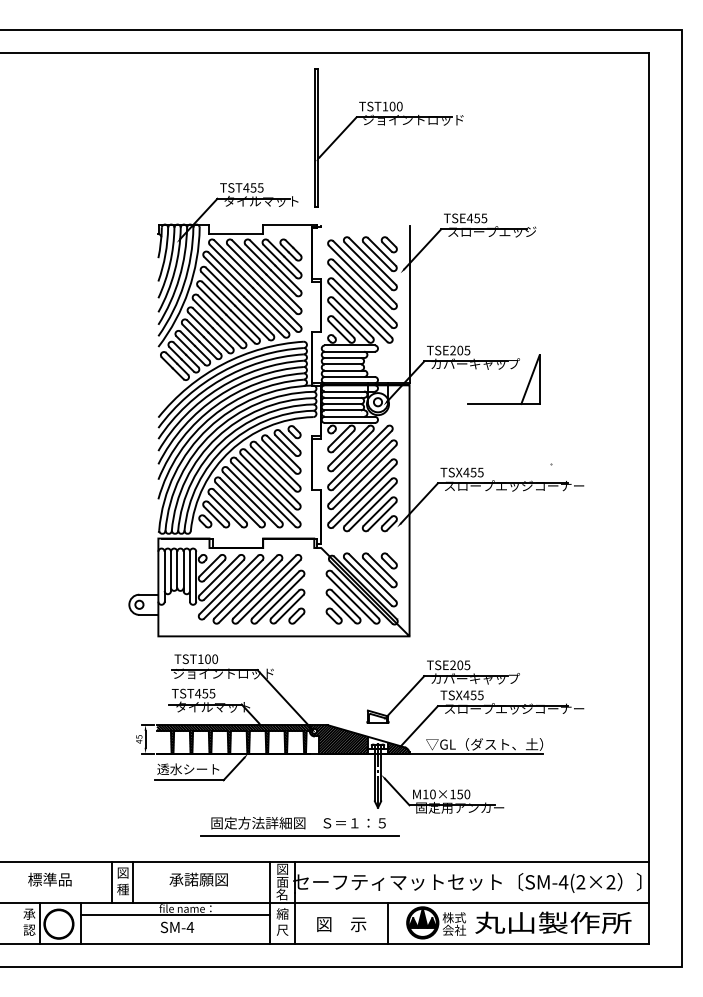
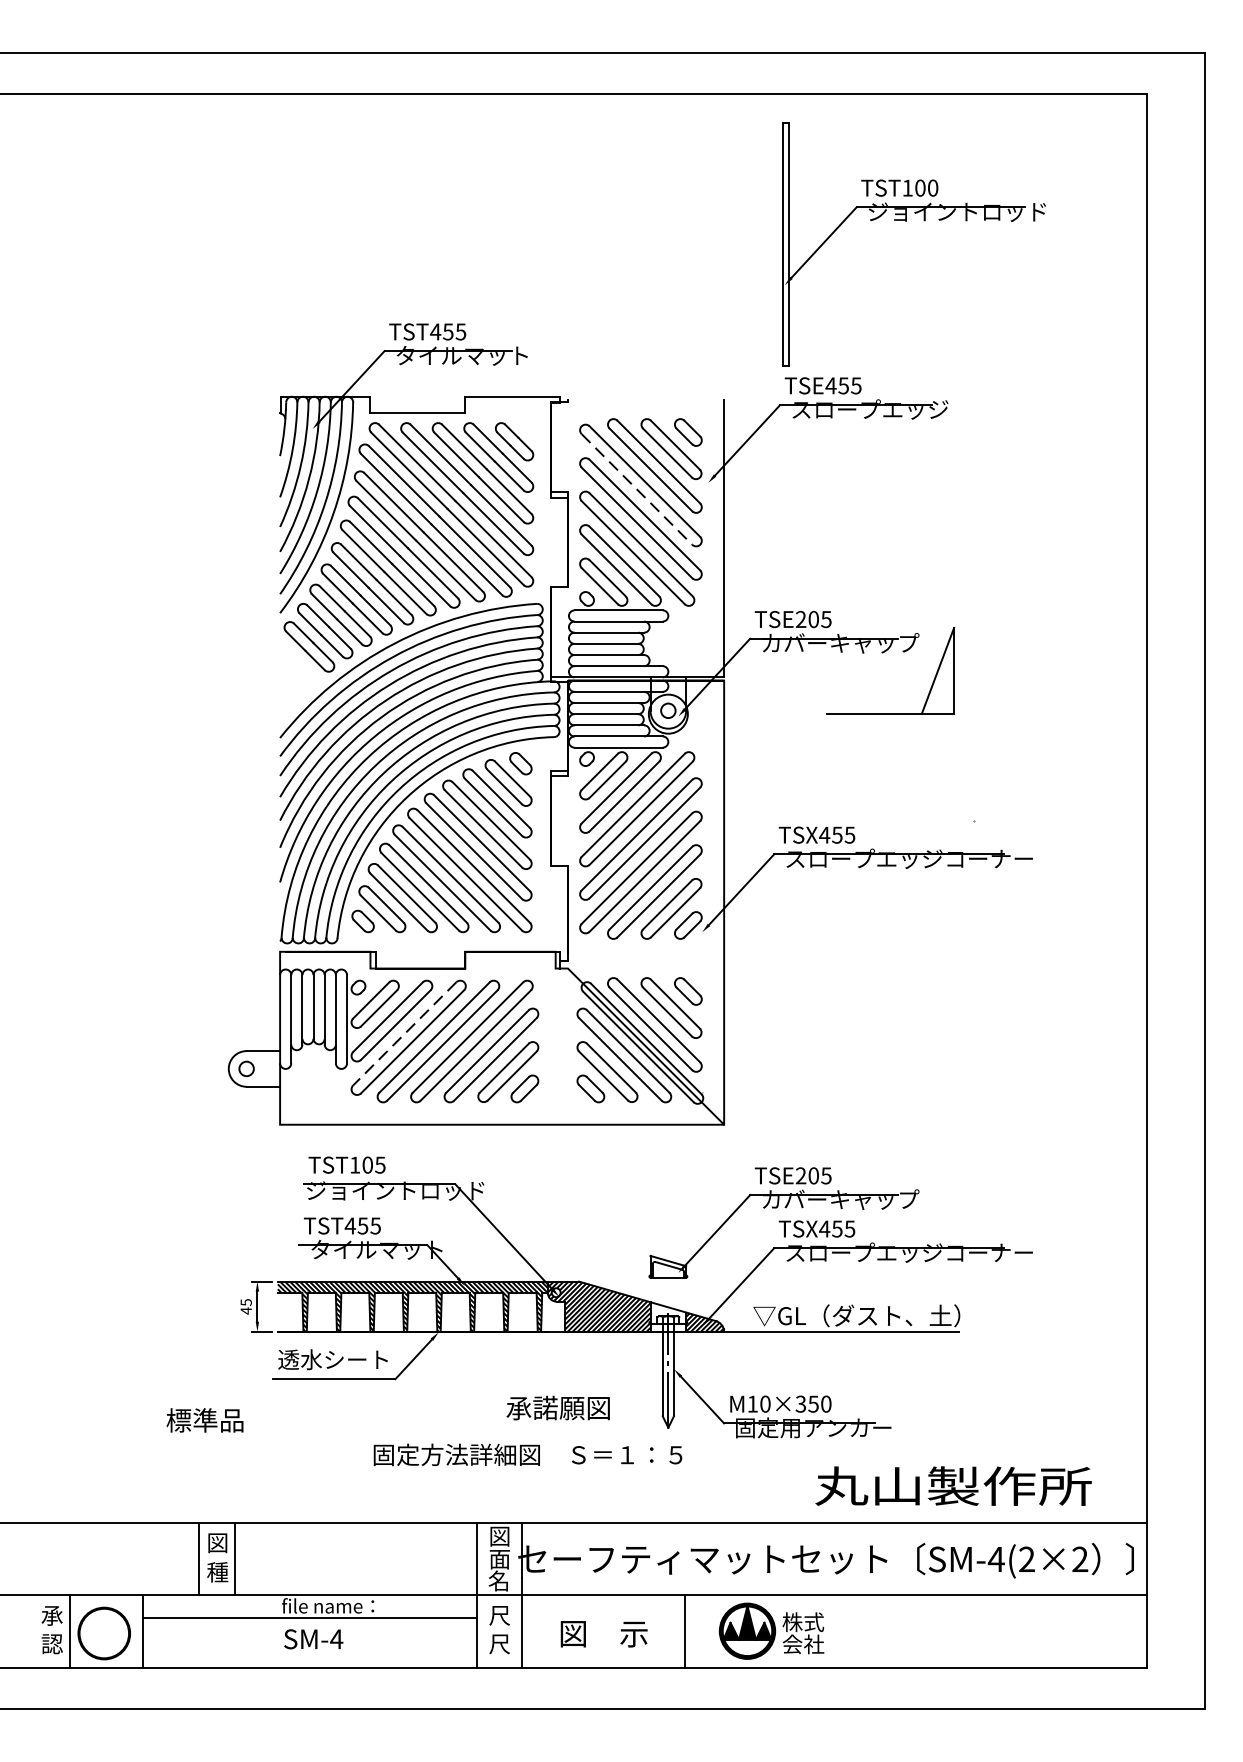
part: (384, 125) -> (906, 221), moved
line: (360, 277) -> (637, 490), solid -> dashed
line: (228, 585) -> (404, 1034), solid -> dashed
text: (215, 658) -> (381, 1163), TST100 -> TST105
text: (452, 794) -> (800, 1404), M10×150 -> M10×350
line: (299, 835) -> (529, 1476), removed
text: (49, 879) -> (204, 1420), moved
text: (198, 879) -> (557, 1407), moved
text: (282, 913) -> (499, 1614), 縮 -> 尺
text: (553, 922) -> (953, 1485), moved

